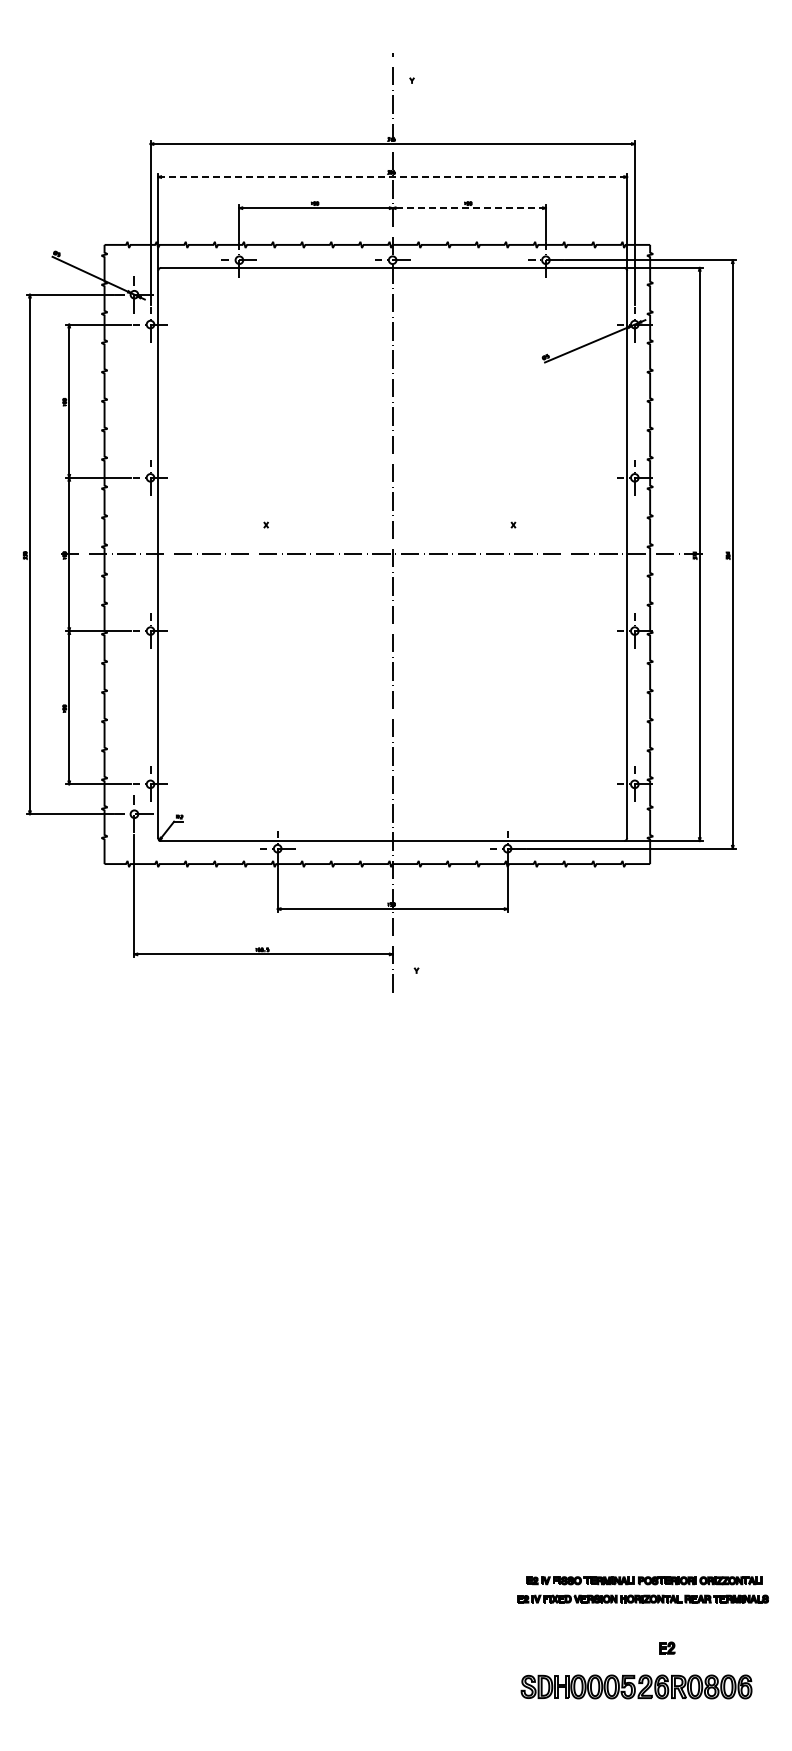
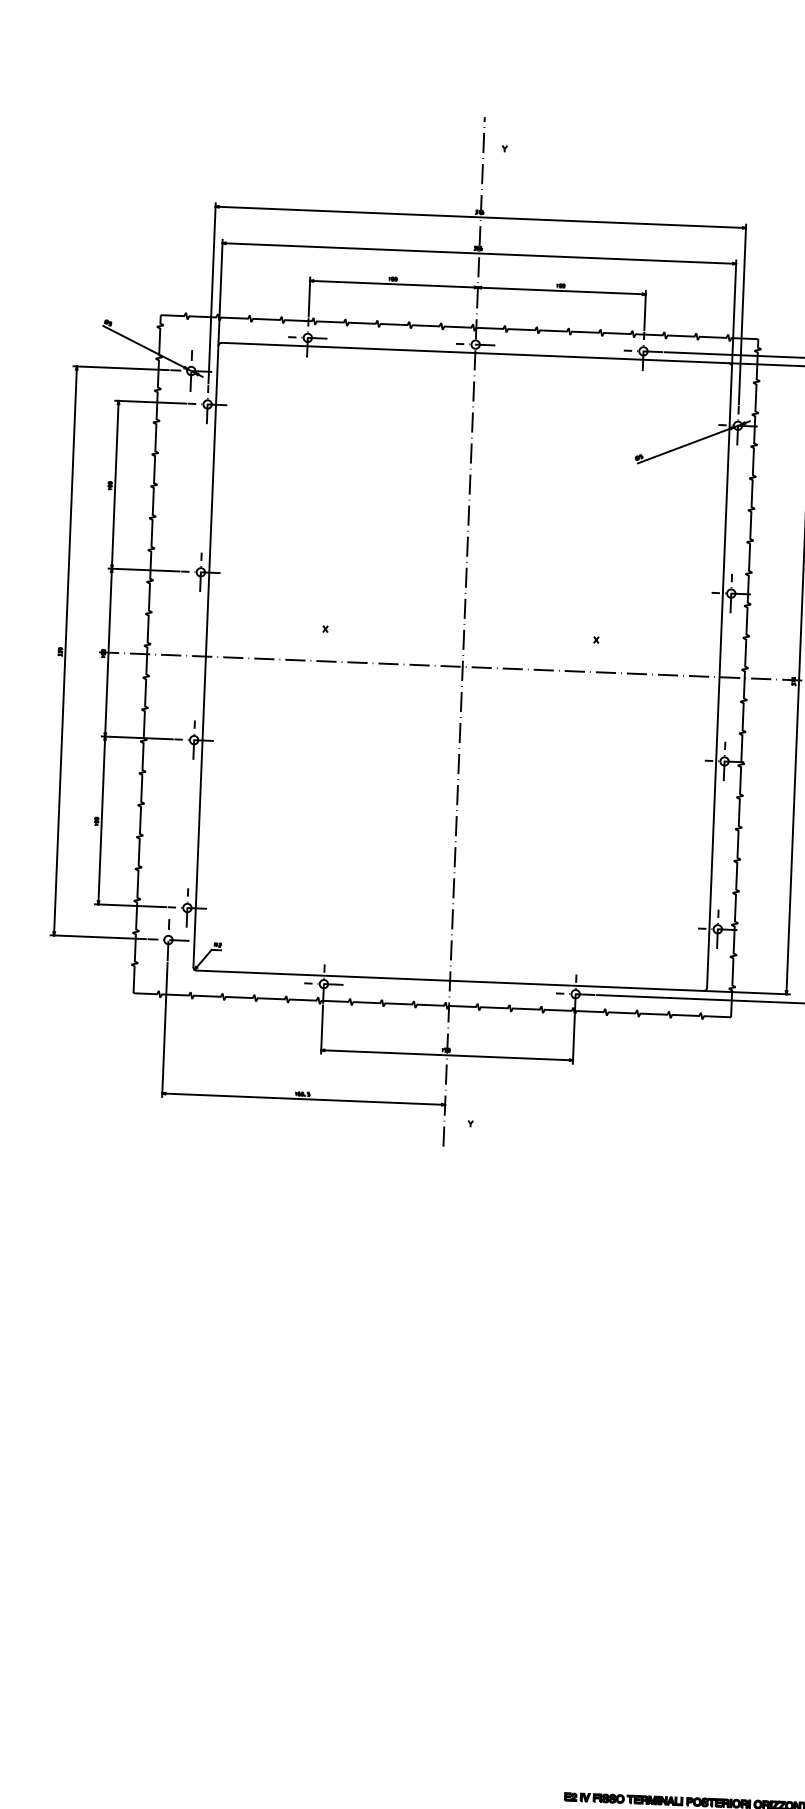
line: (392, 177) -> (479, 254), dashed -> solid
line: (469, 208) -> (562, 291), dashed -> solid

